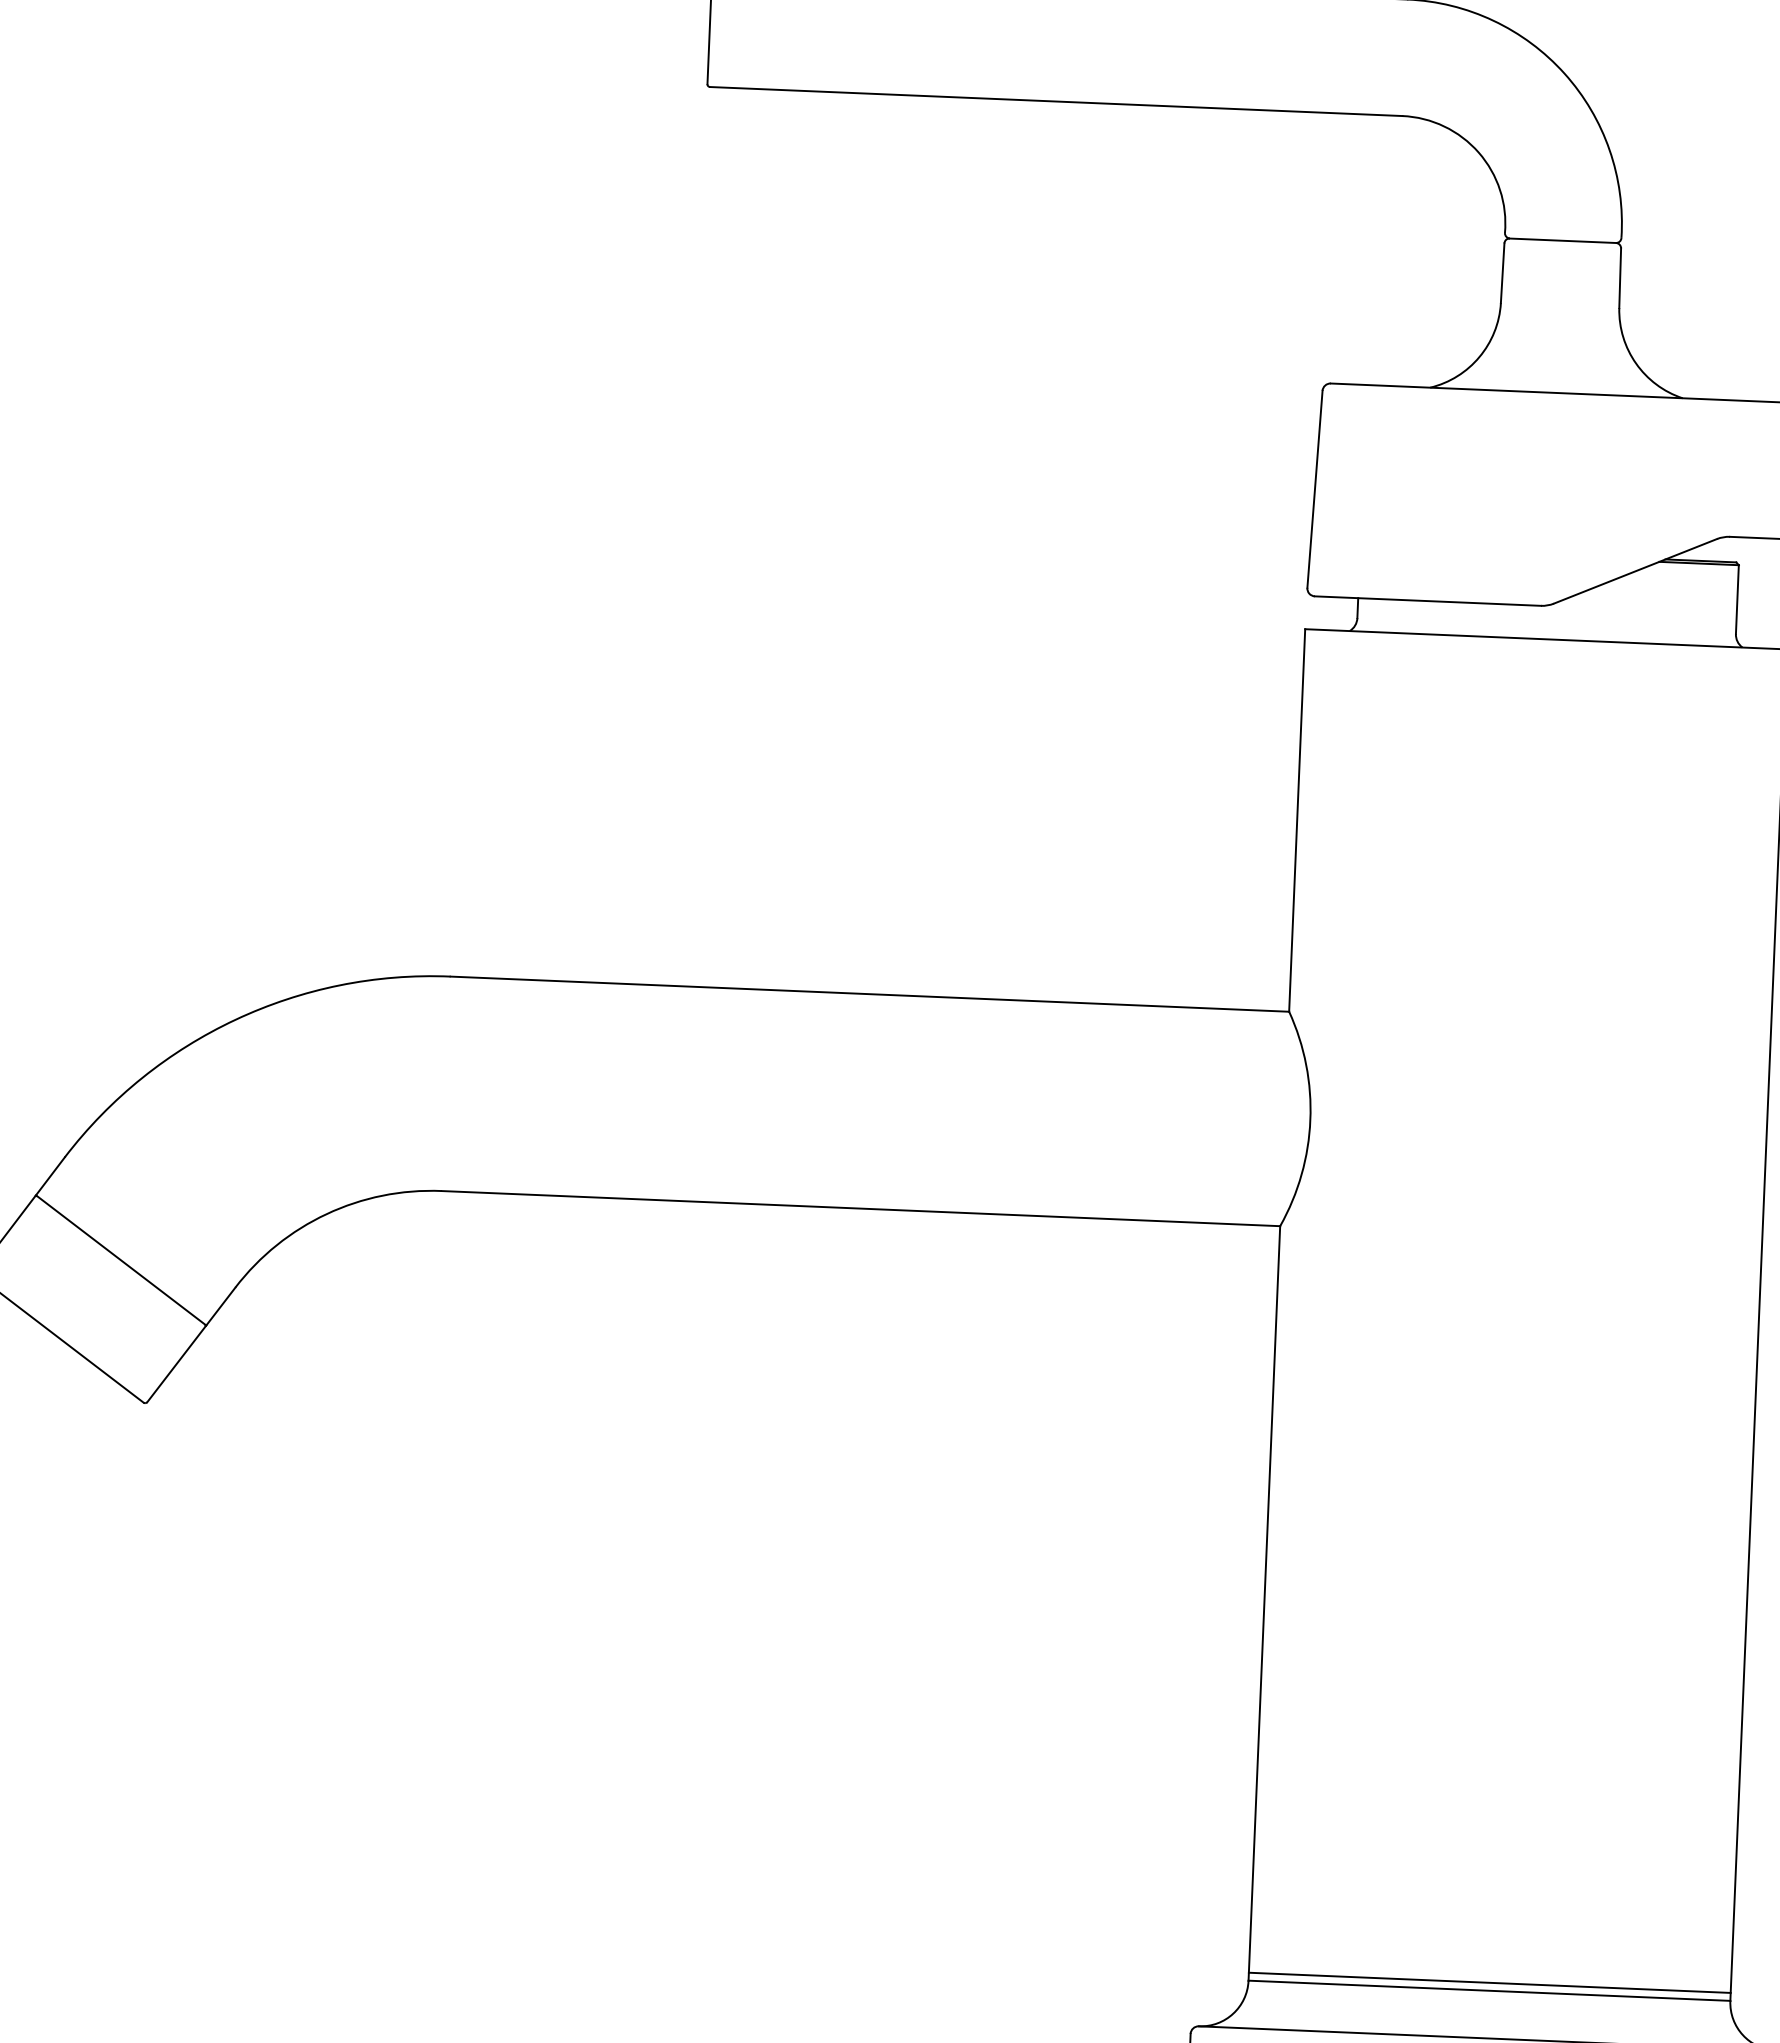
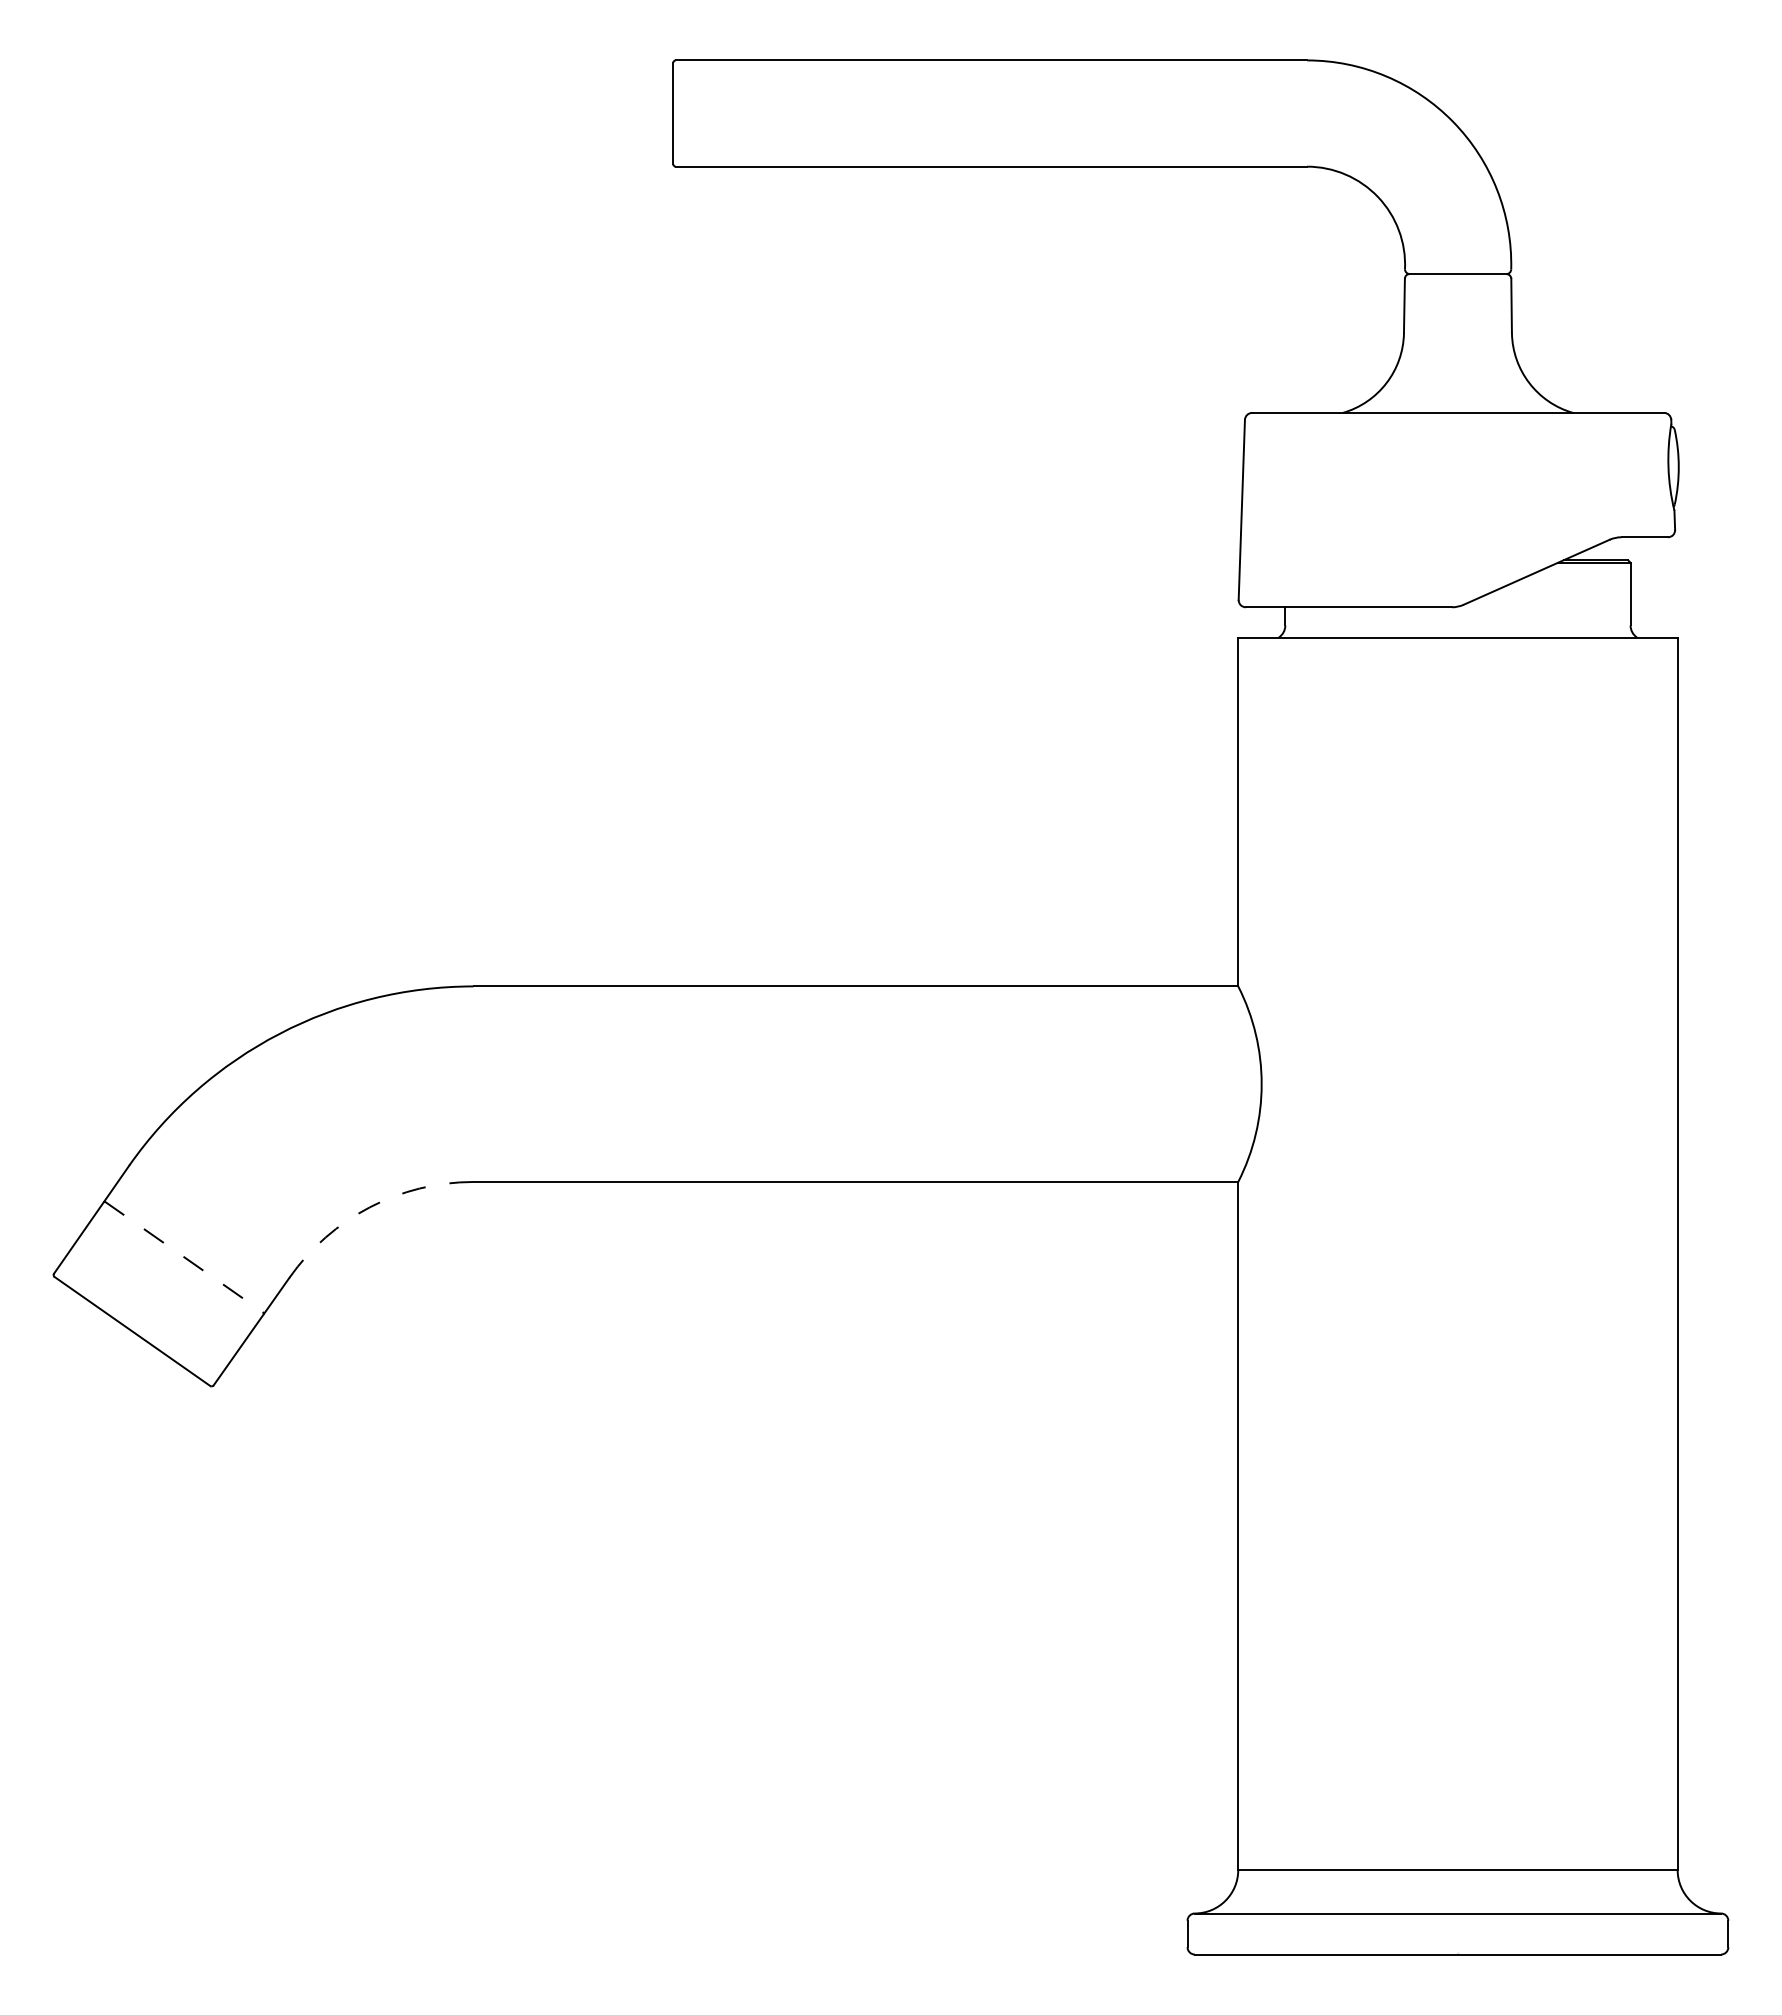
arc: (326, 1214) -> (369, 1207), solid -> dashed
line: (121, 1260) -> (184, 1257), solid -> dashed
line: (1489, 1982) -> (1457, 1862), removed

